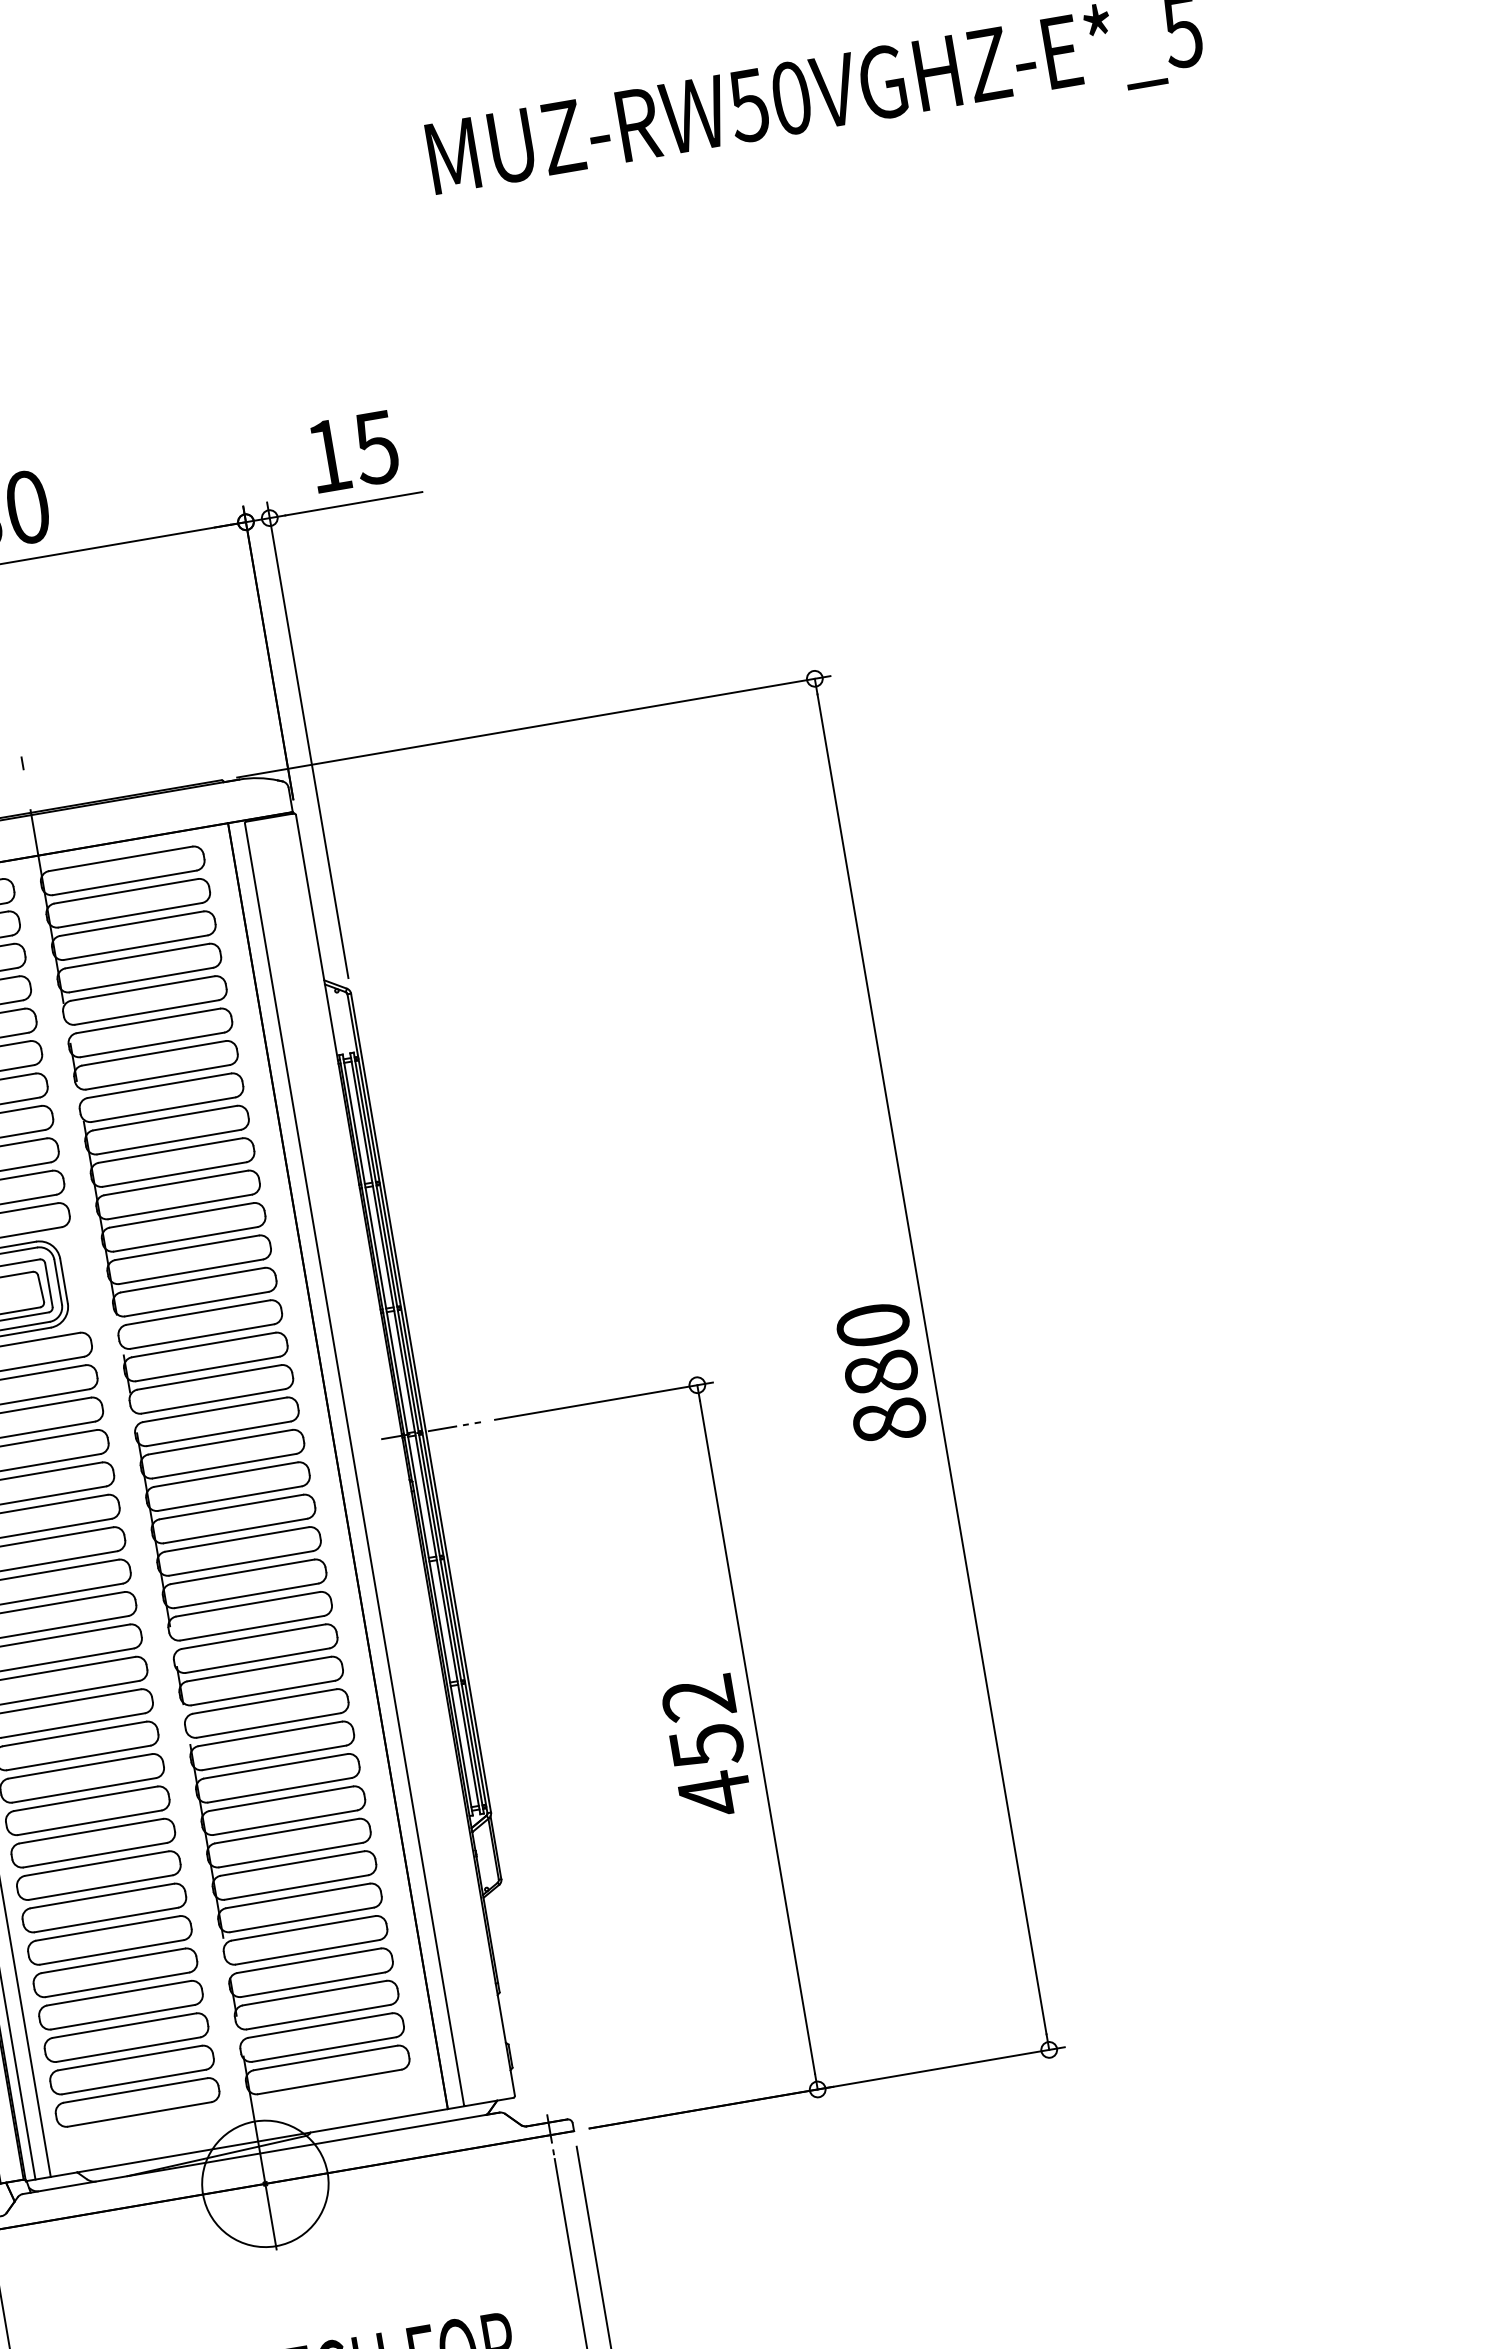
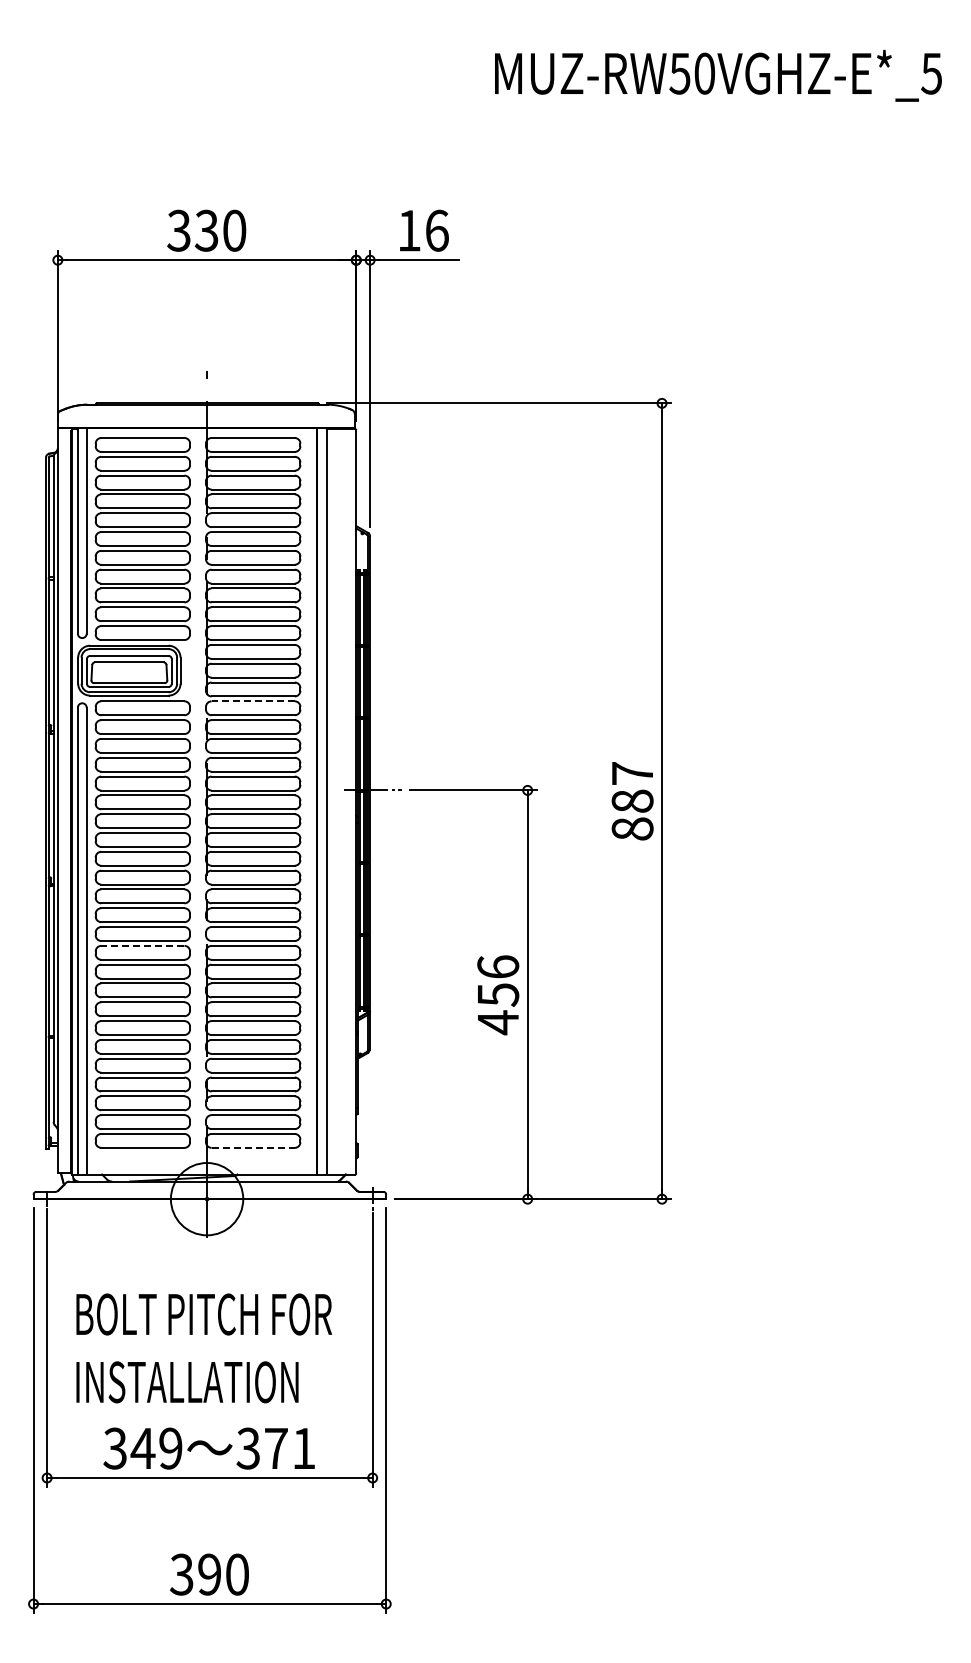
text: (375, 447) -> (436, 230), 15 -> 16
line: (198, 1312) -> (253, 701), solid -> dashed
text: (872, 1325) -> (632, 773), 880 -> 887
text: (698, 1697) -> (498, 966), 452 -> 456
line: (79, 1765) -> (142, 945), solid -> dashed
line: (330, 2081) -> (253, 1147), solid -> dashed

